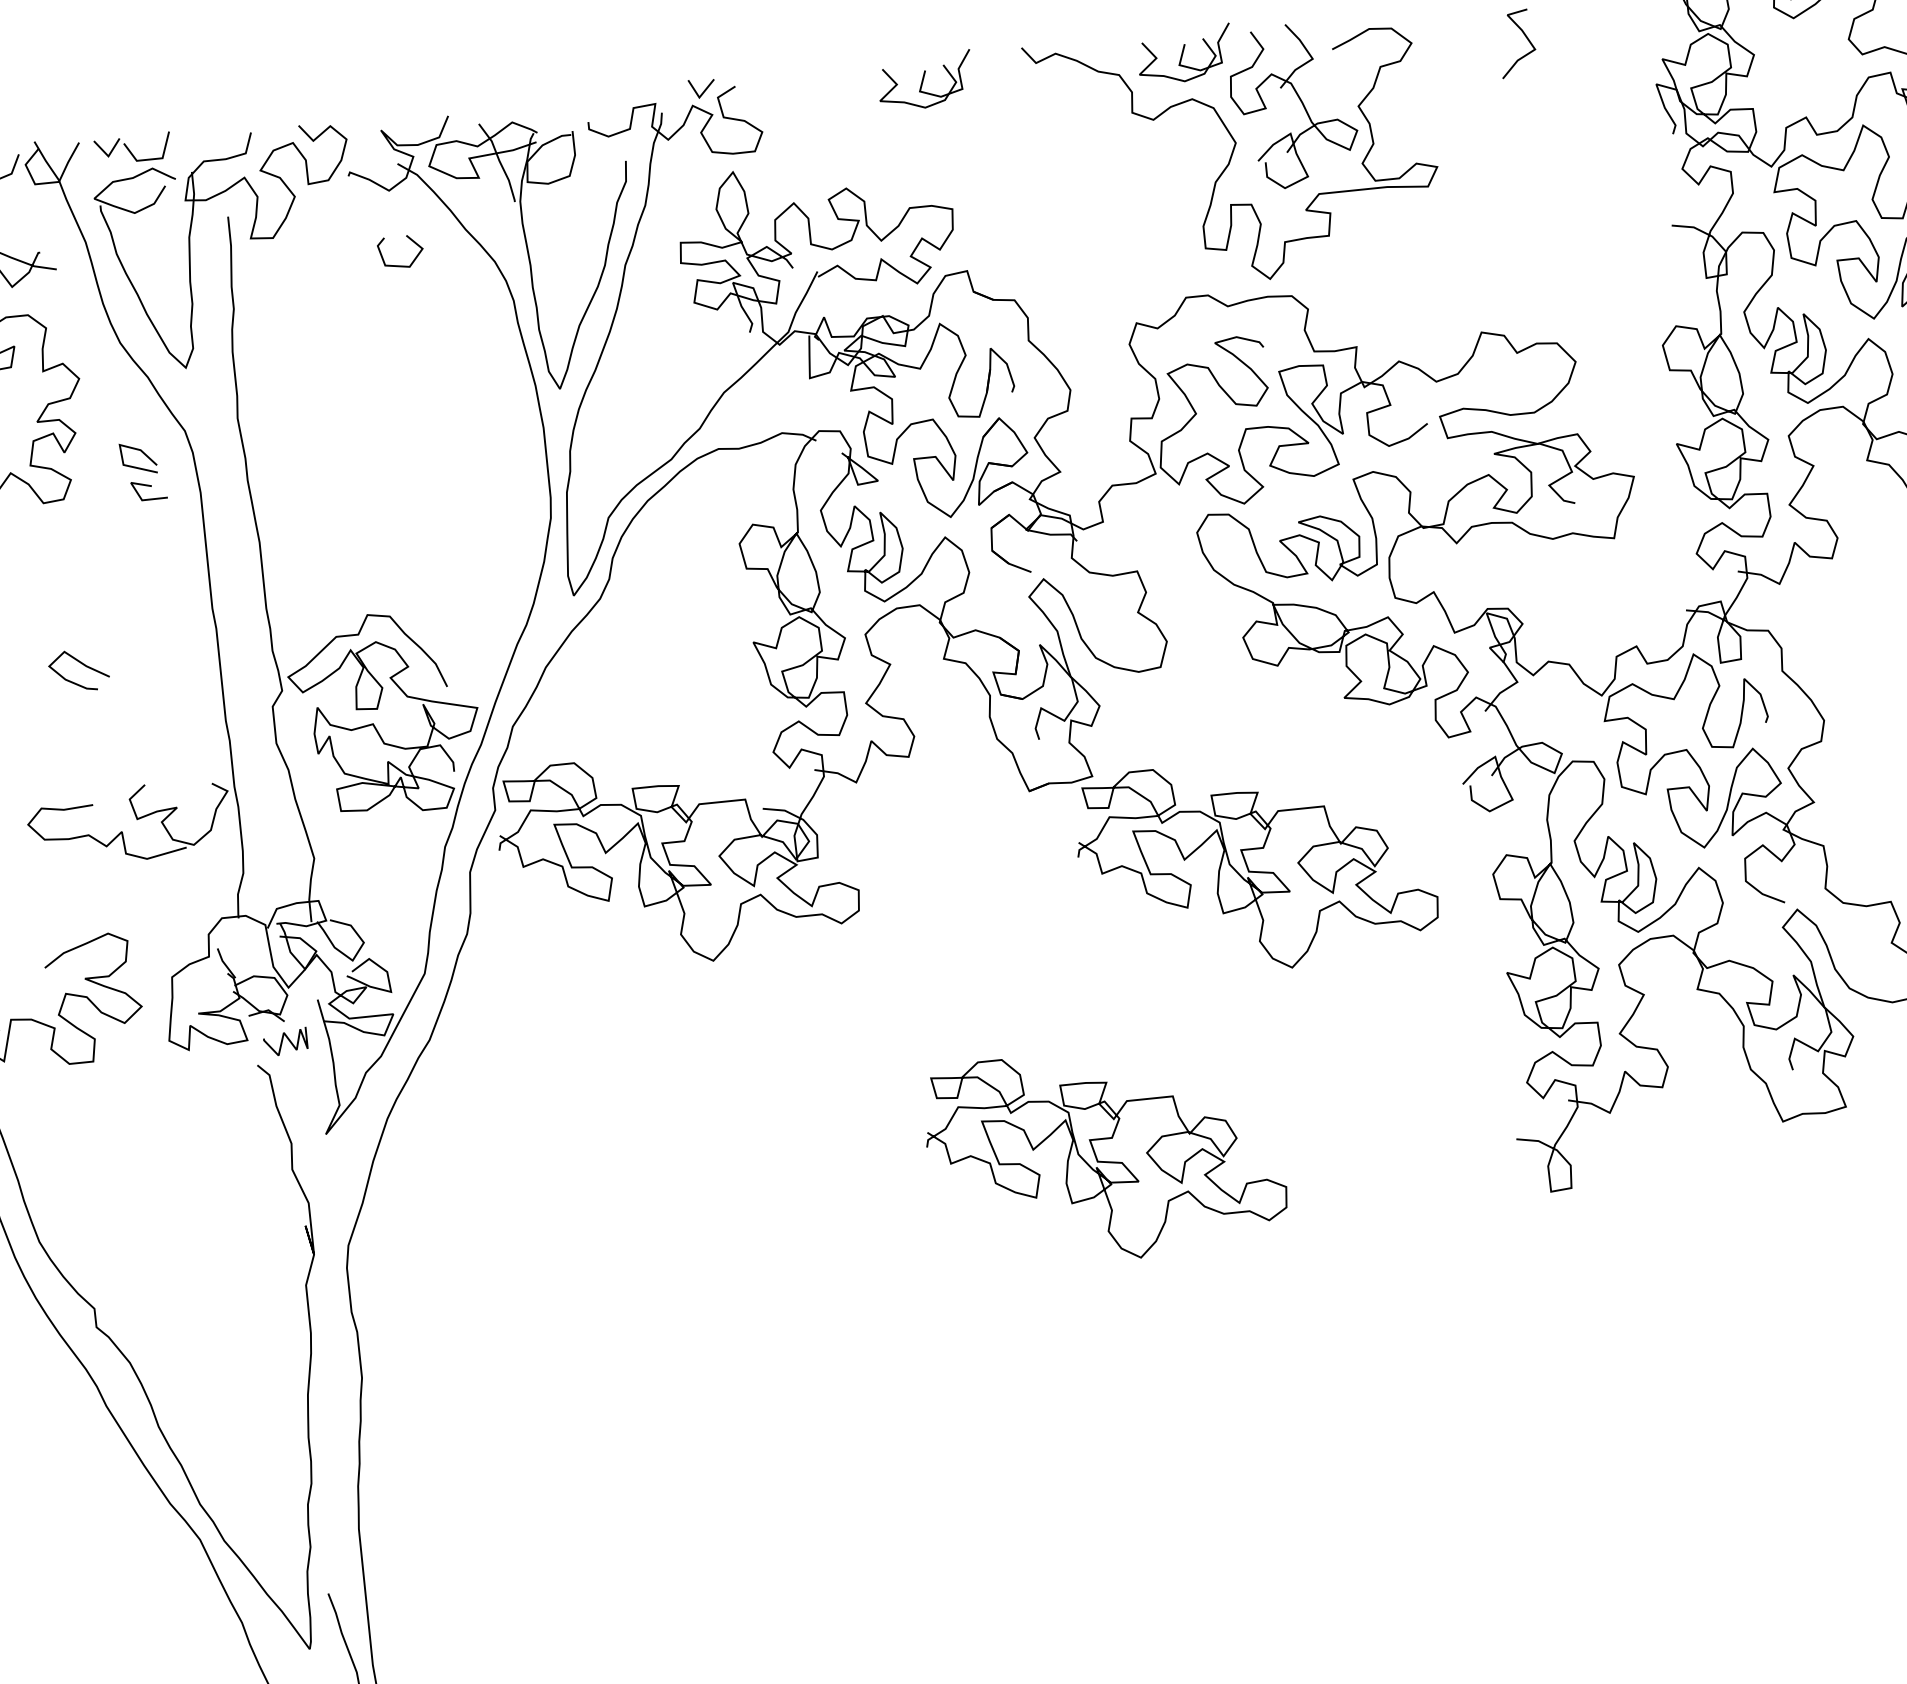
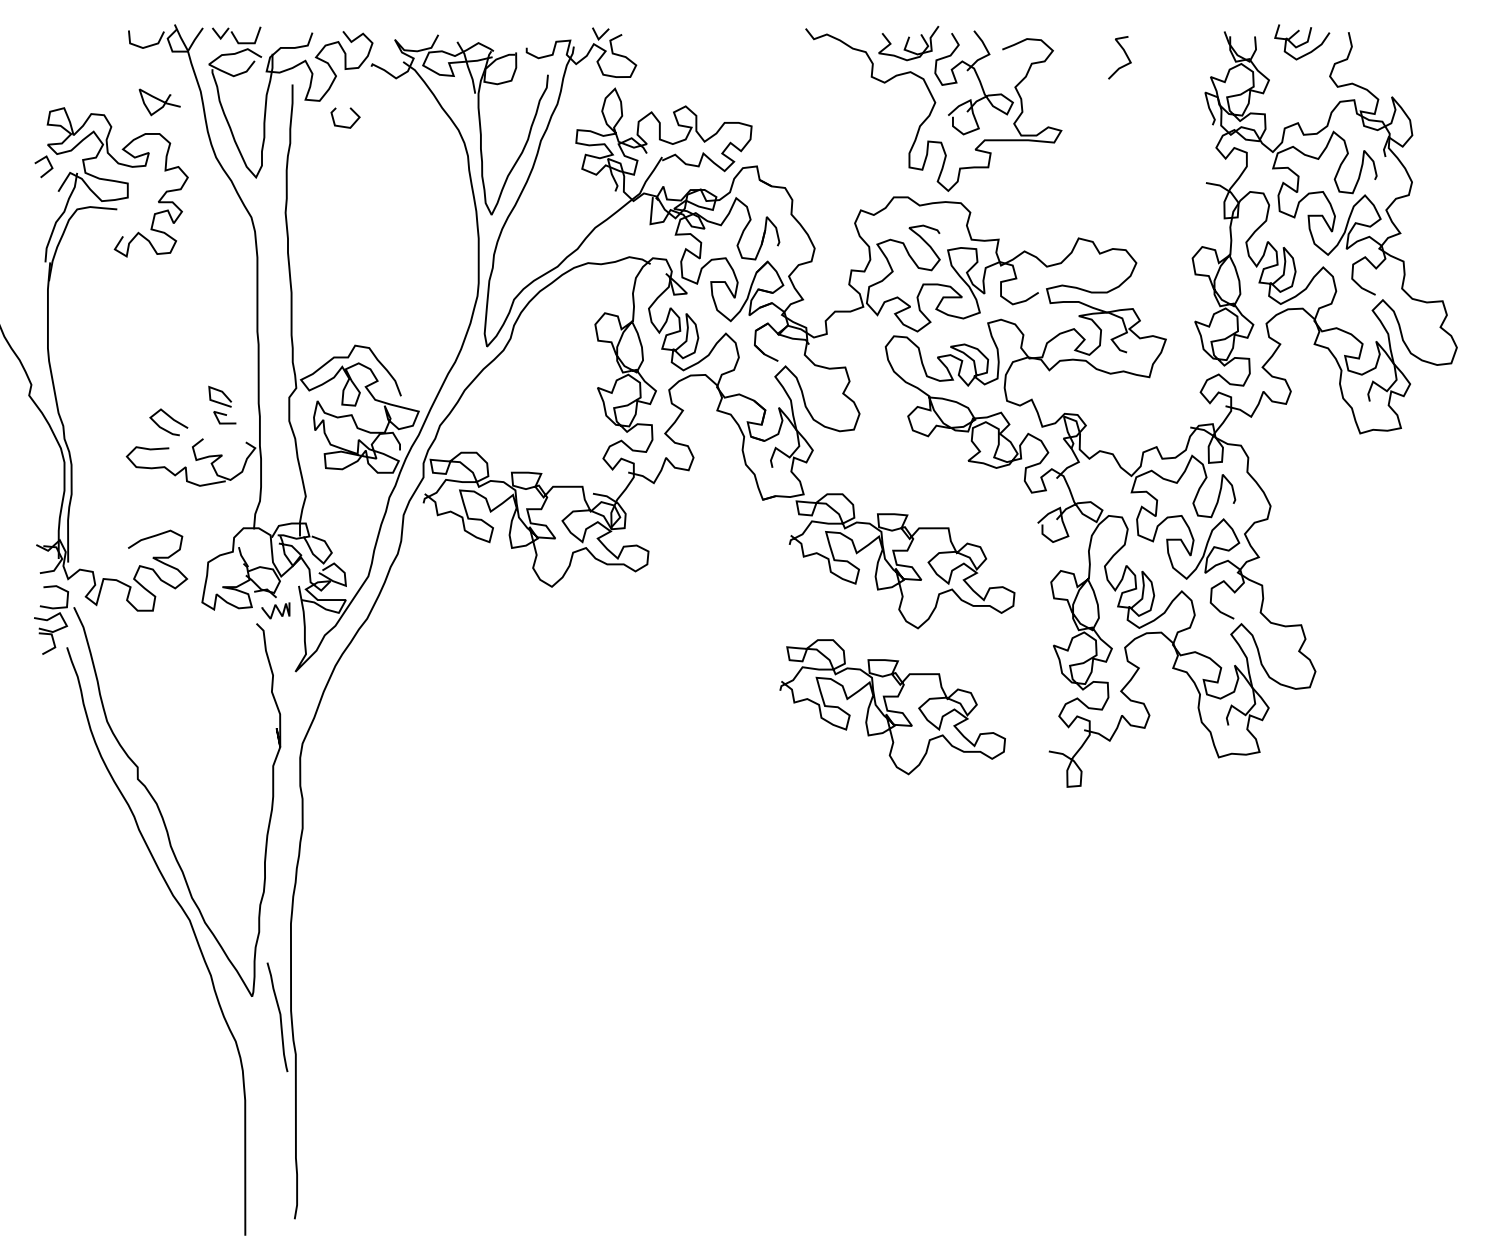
part: (925, 81) -> (742, 43), removed
curve: (397, 264) -> (342, 125), moved
part: (143, 470) -> (222, 404), moved
curve: (82, 665) -> (171, 419), moved
curve: (1105, 1160) -> (892, 710), moved

